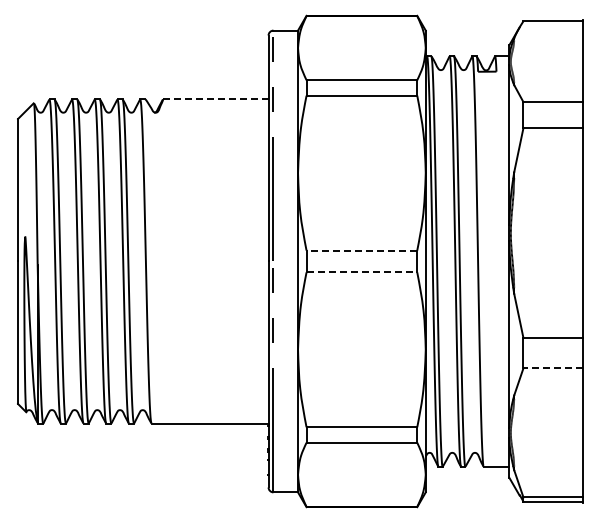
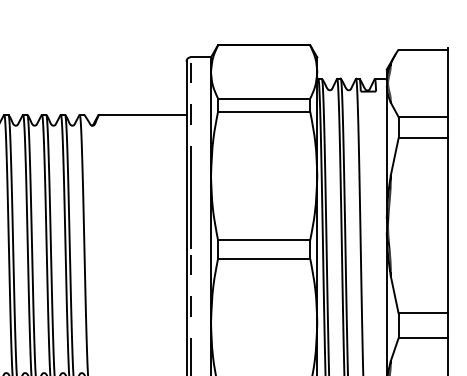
line: (215, 99) -> (142, 114), dashed -> solid
line: (361, 250) -> (263, 240), dashed -> solid
line: (362, 272) -> (264, 258), dashed -> solid
line: (553, 368) -> (423, 338), dashed -> solid

